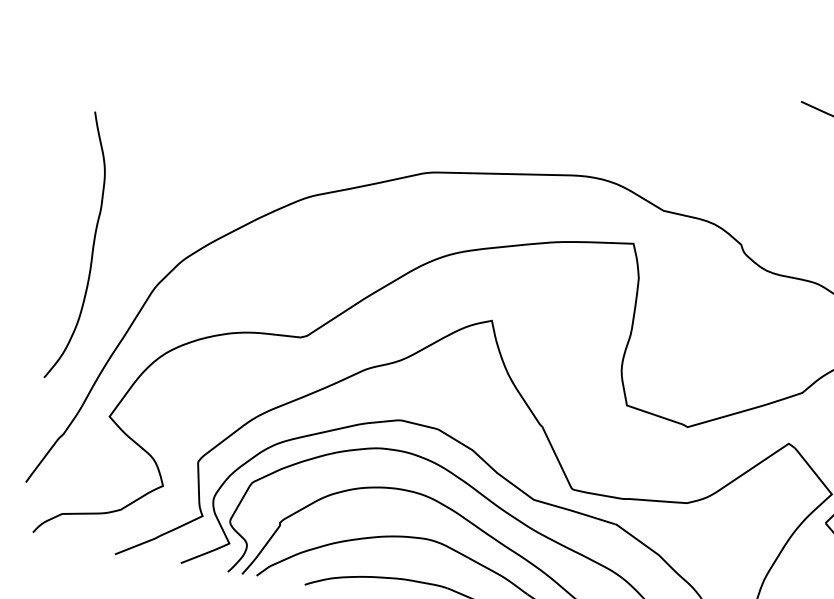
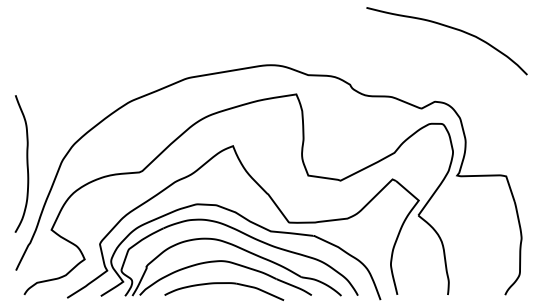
curve: (91, 247) -> (26, 163), moved

